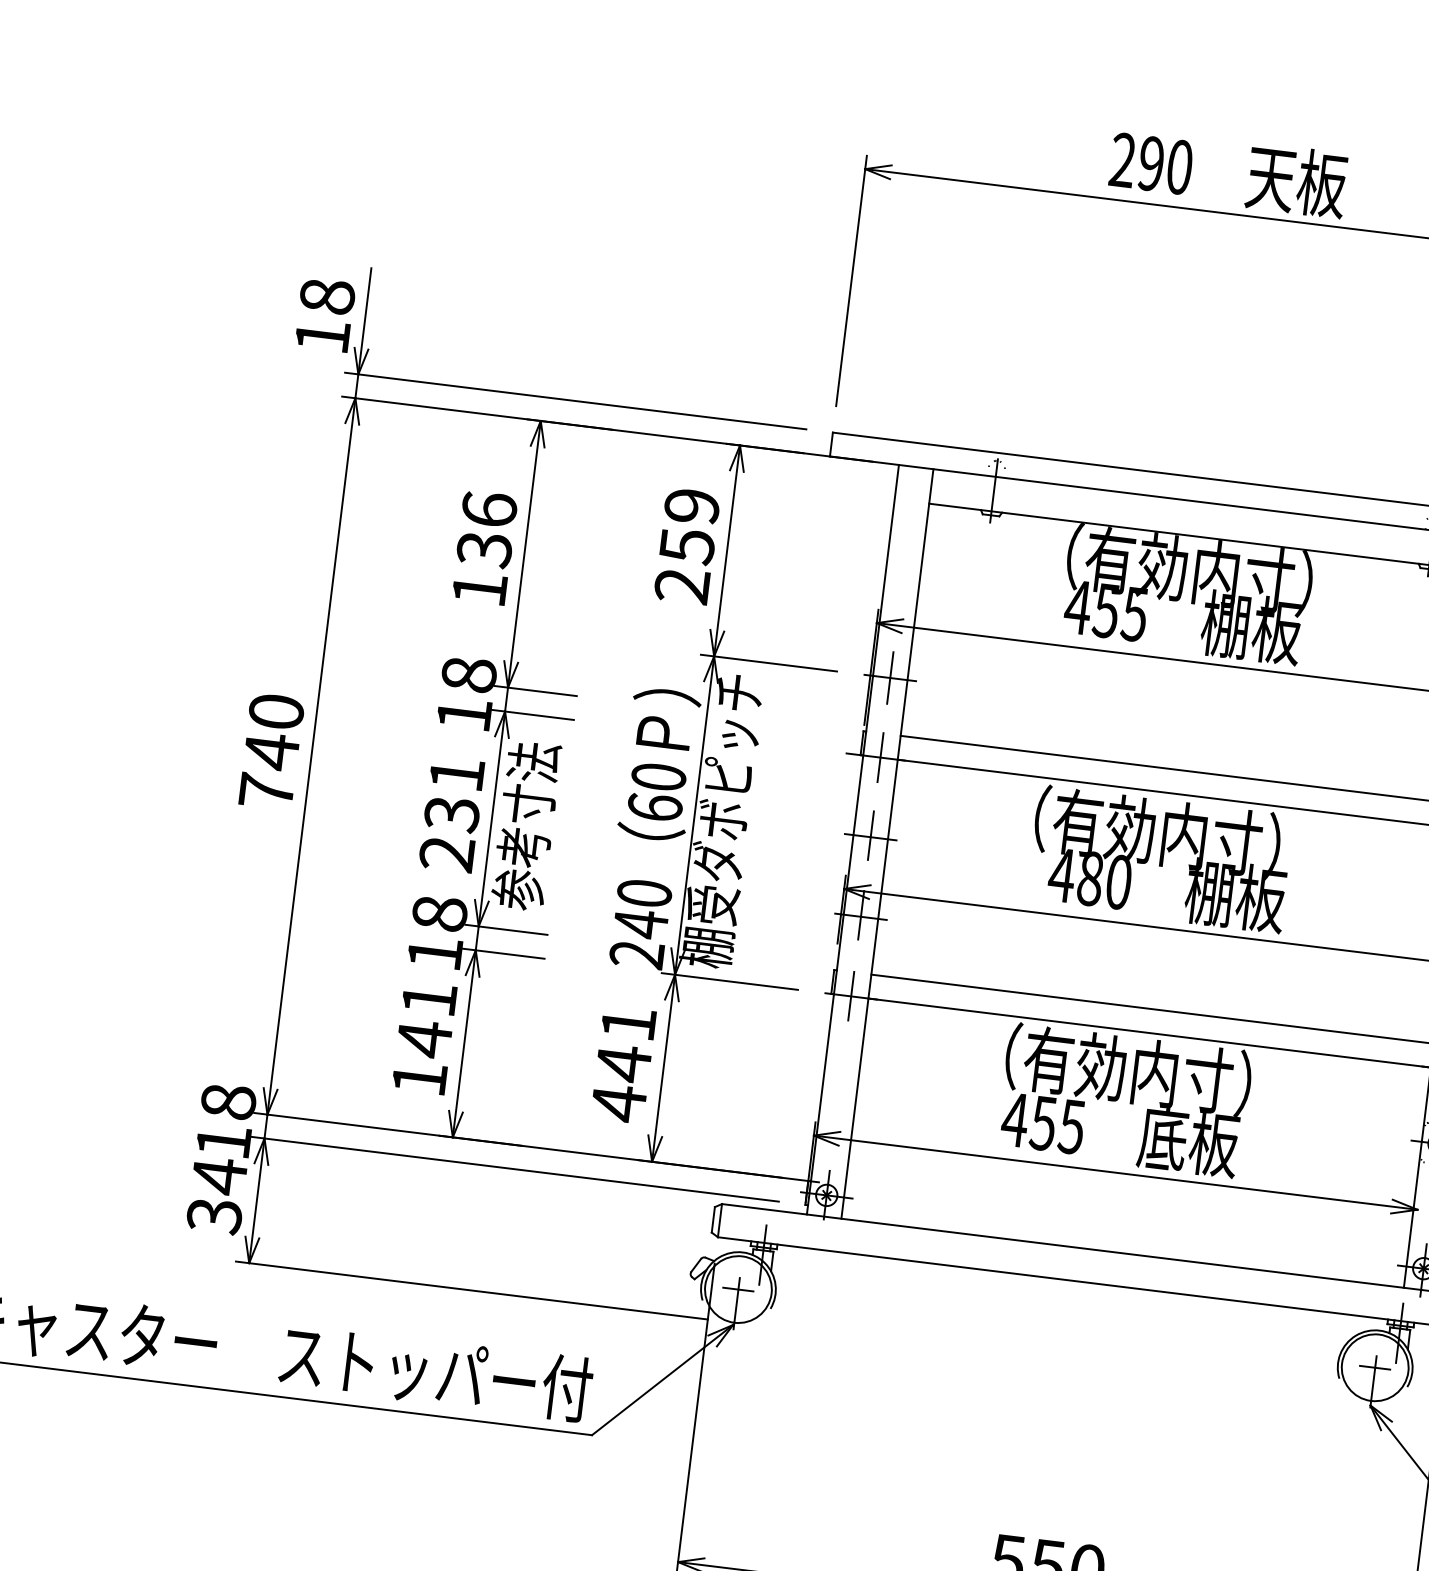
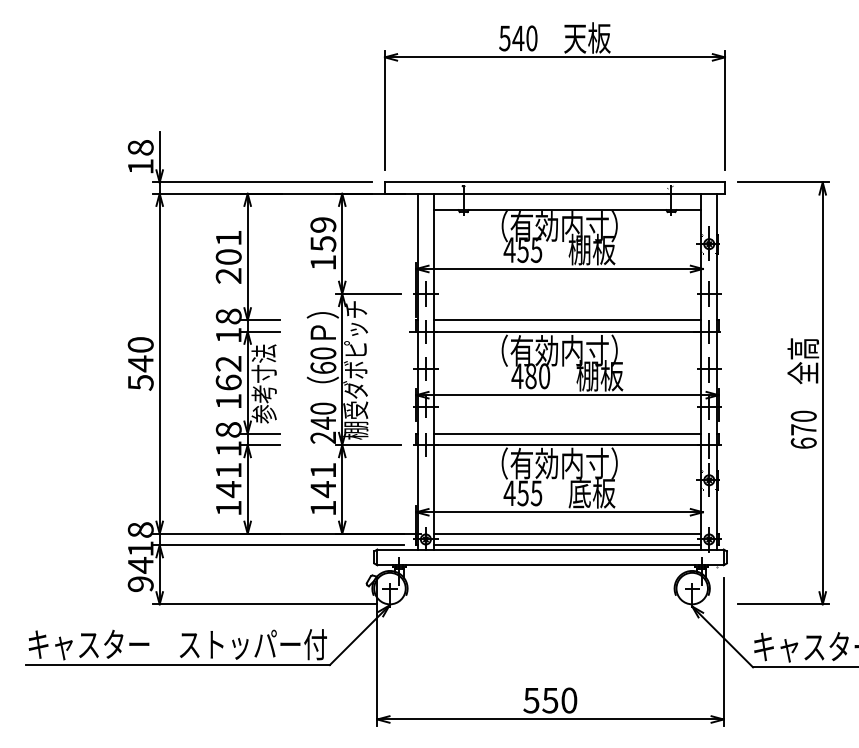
text: (1136, 162) -> (511, 38), 290 -> 540
text: (484, 548) -> (228, 256), 136 -> 201
text: (680, 585) -> (322, 262), 259 -> 159
text: (266, 790) -> (140, 382), 740 -> 540
text: (451, 813) -> (228, 382), 231 -> 162
text: (616, 1103) -> (322, 508), 441 -> 141
text: (213, 1216) -> (140, 584), 34 -> 94
line: (1126, 1219) -> (567, 533), added
line: (1123, 1244) -> (567, 545), added

